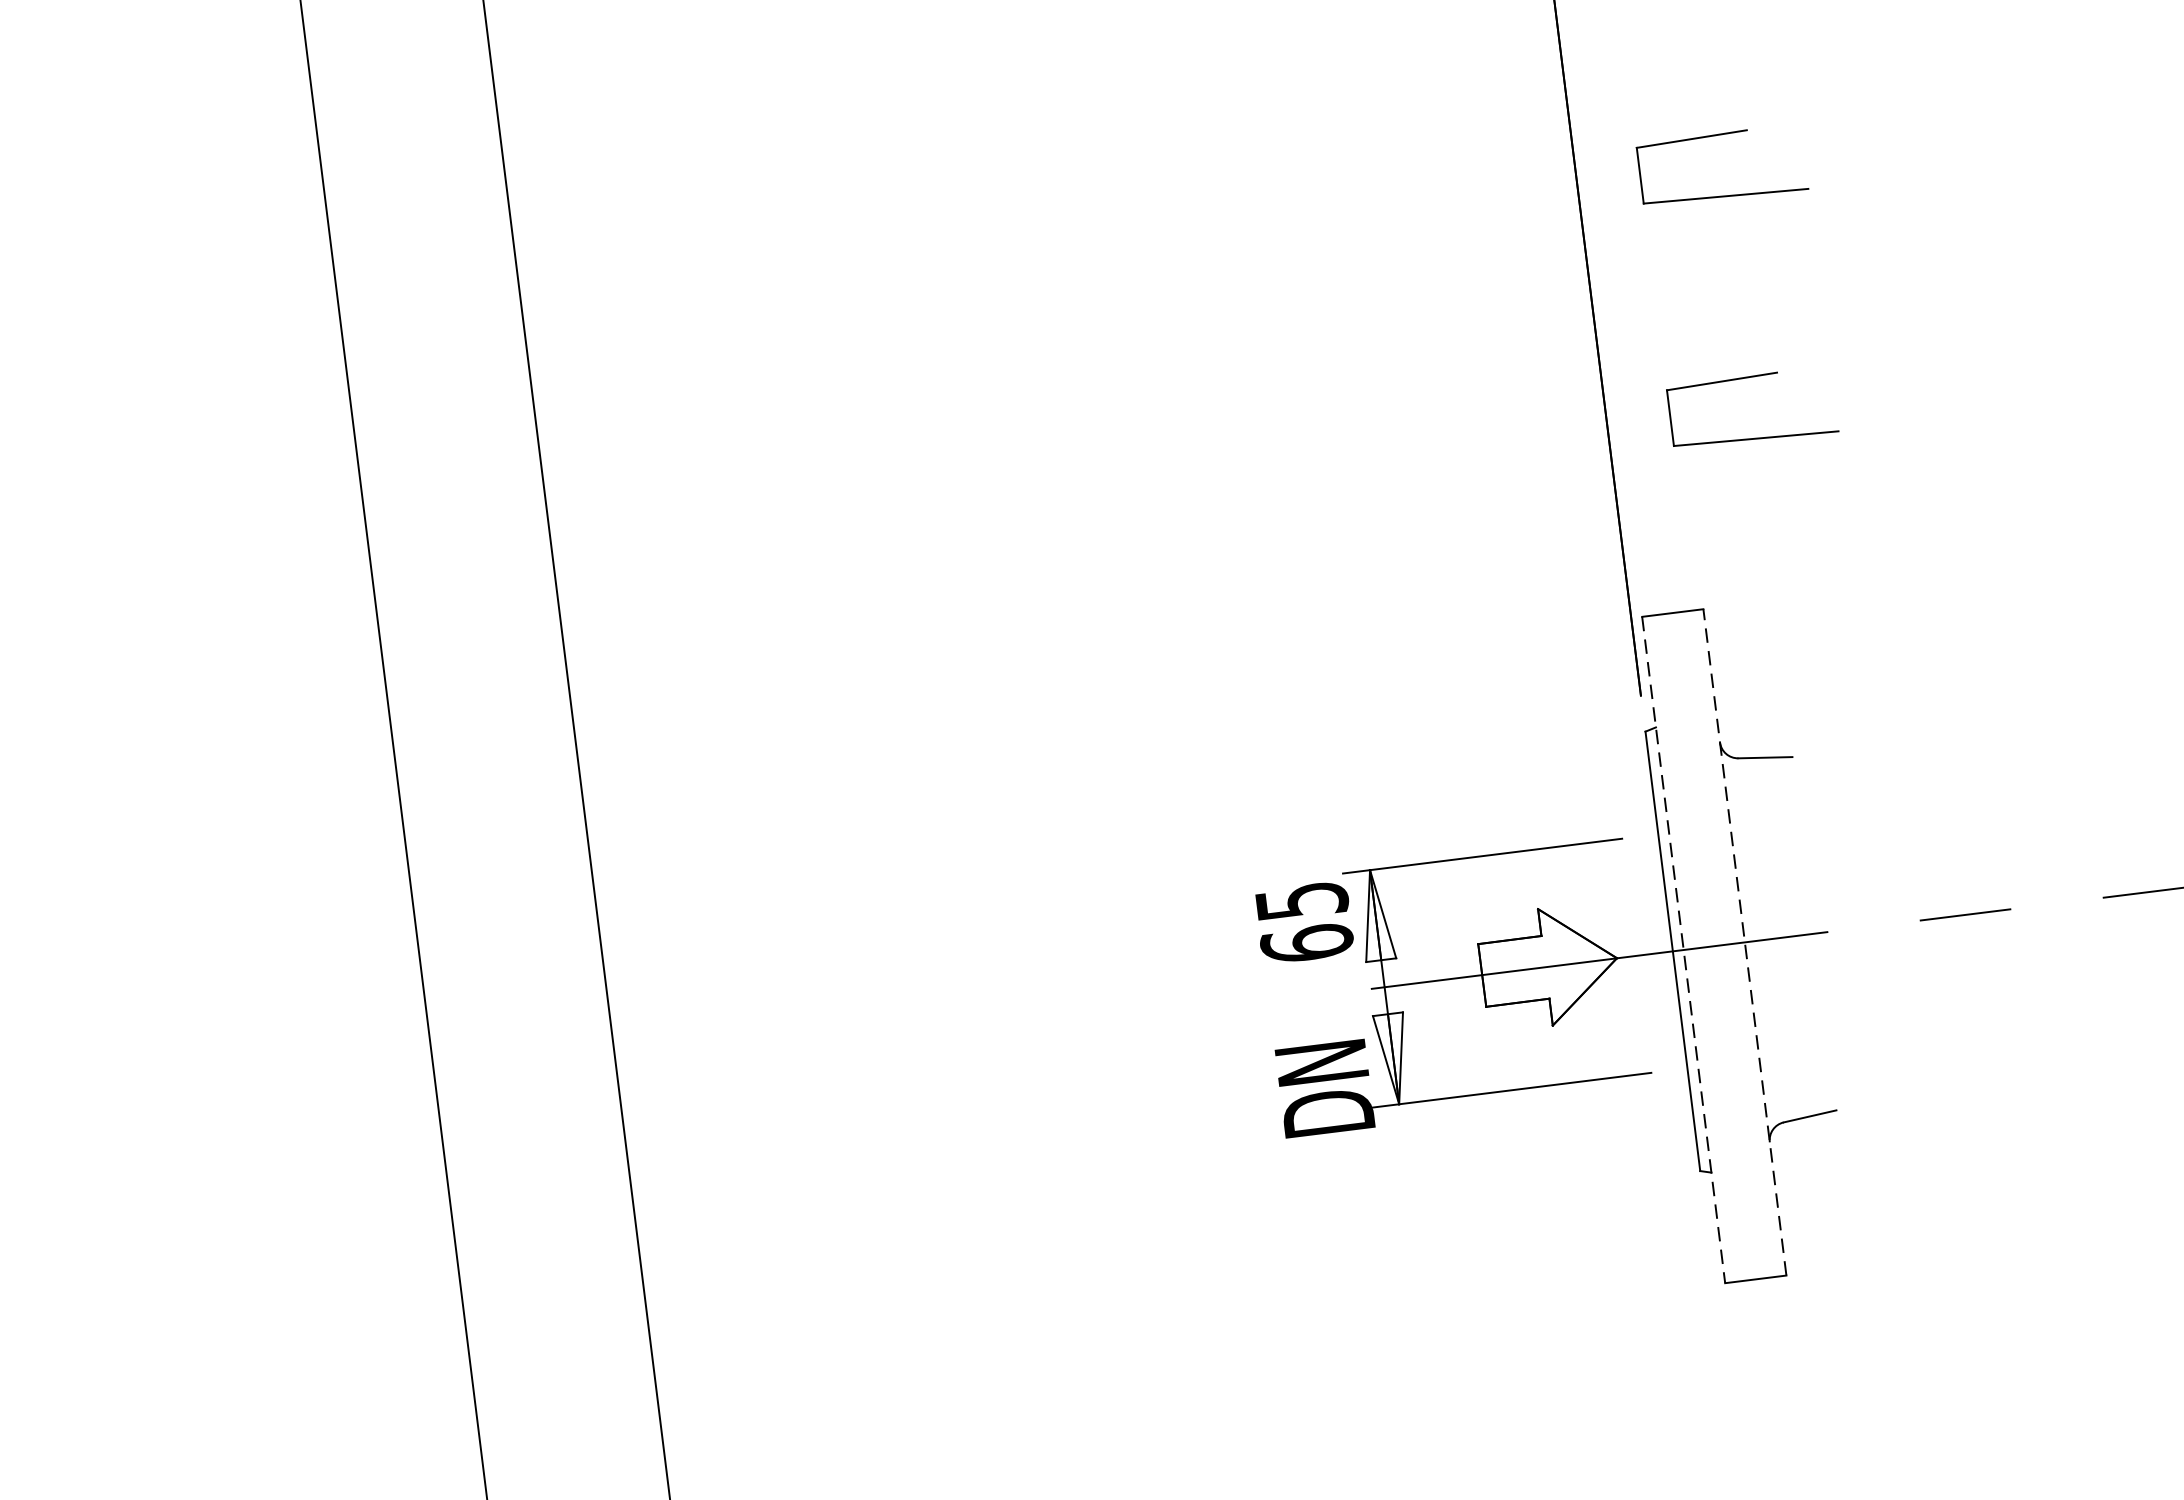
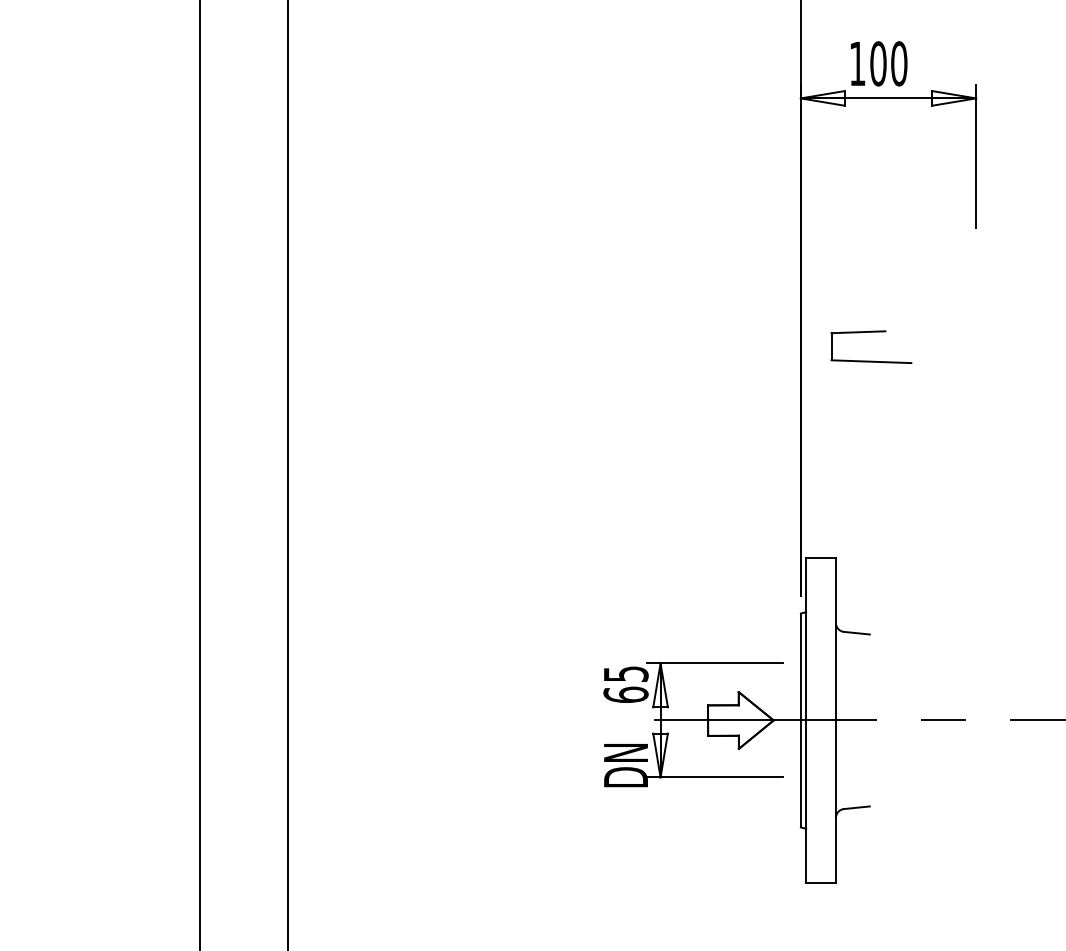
part: (1748, 378) -> (871, 450), removed
line: (1743, 940) -> (835, 719), dashed -> solid
line: (1684, 949) -> (806, 720), dashed -> solid

